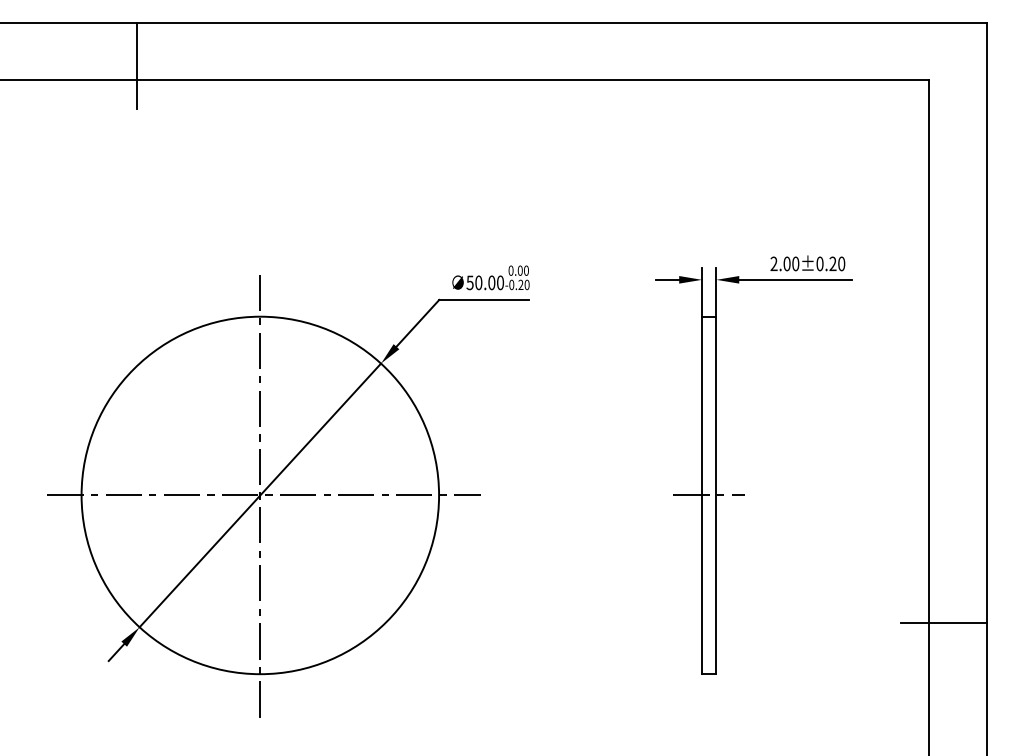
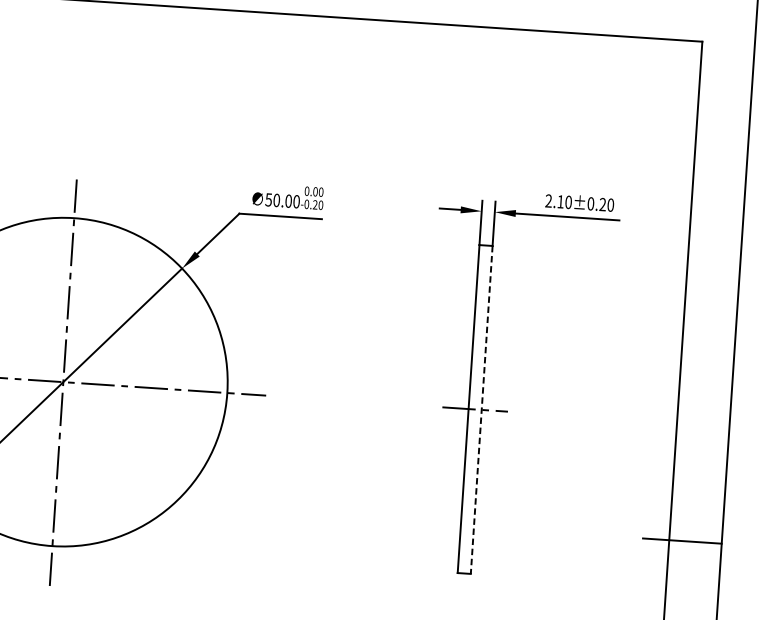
text: (786, 263) -> (560, 201), 2.00±0.20 -> 2.10±0.20
line: (716, 495) -> (481, 409), solid -> dashed

